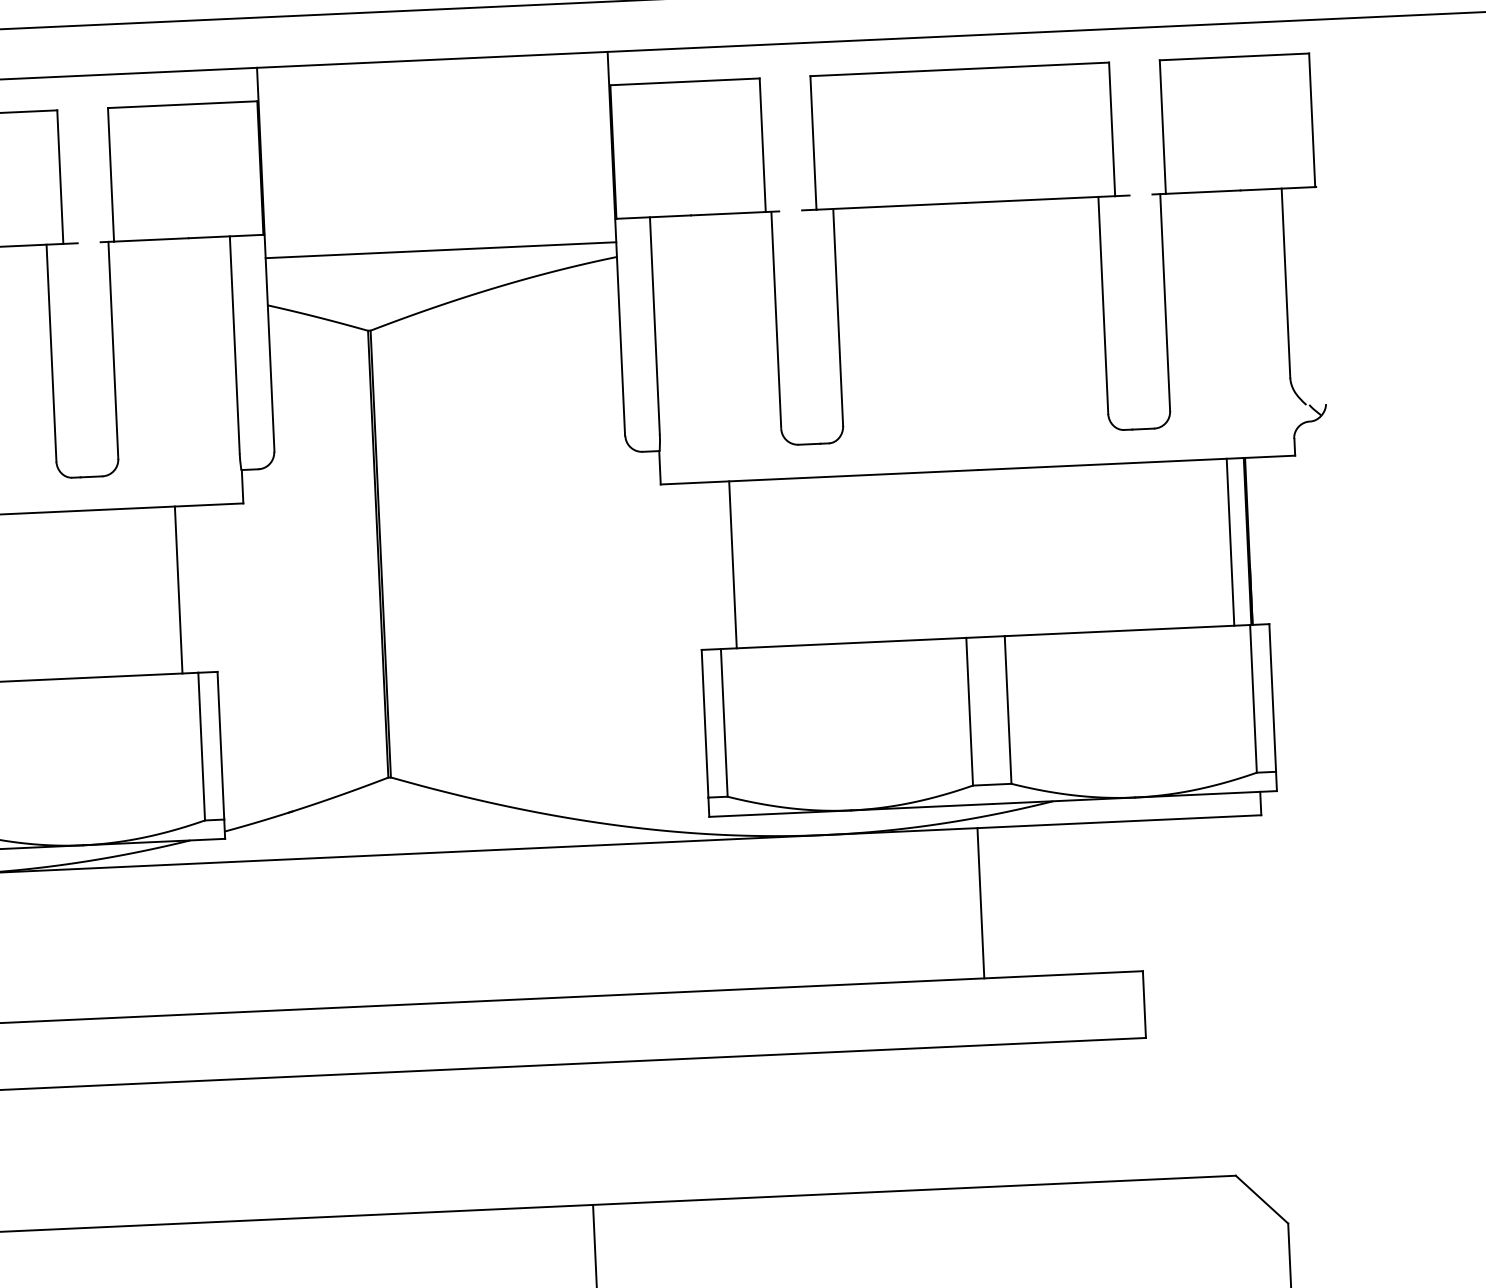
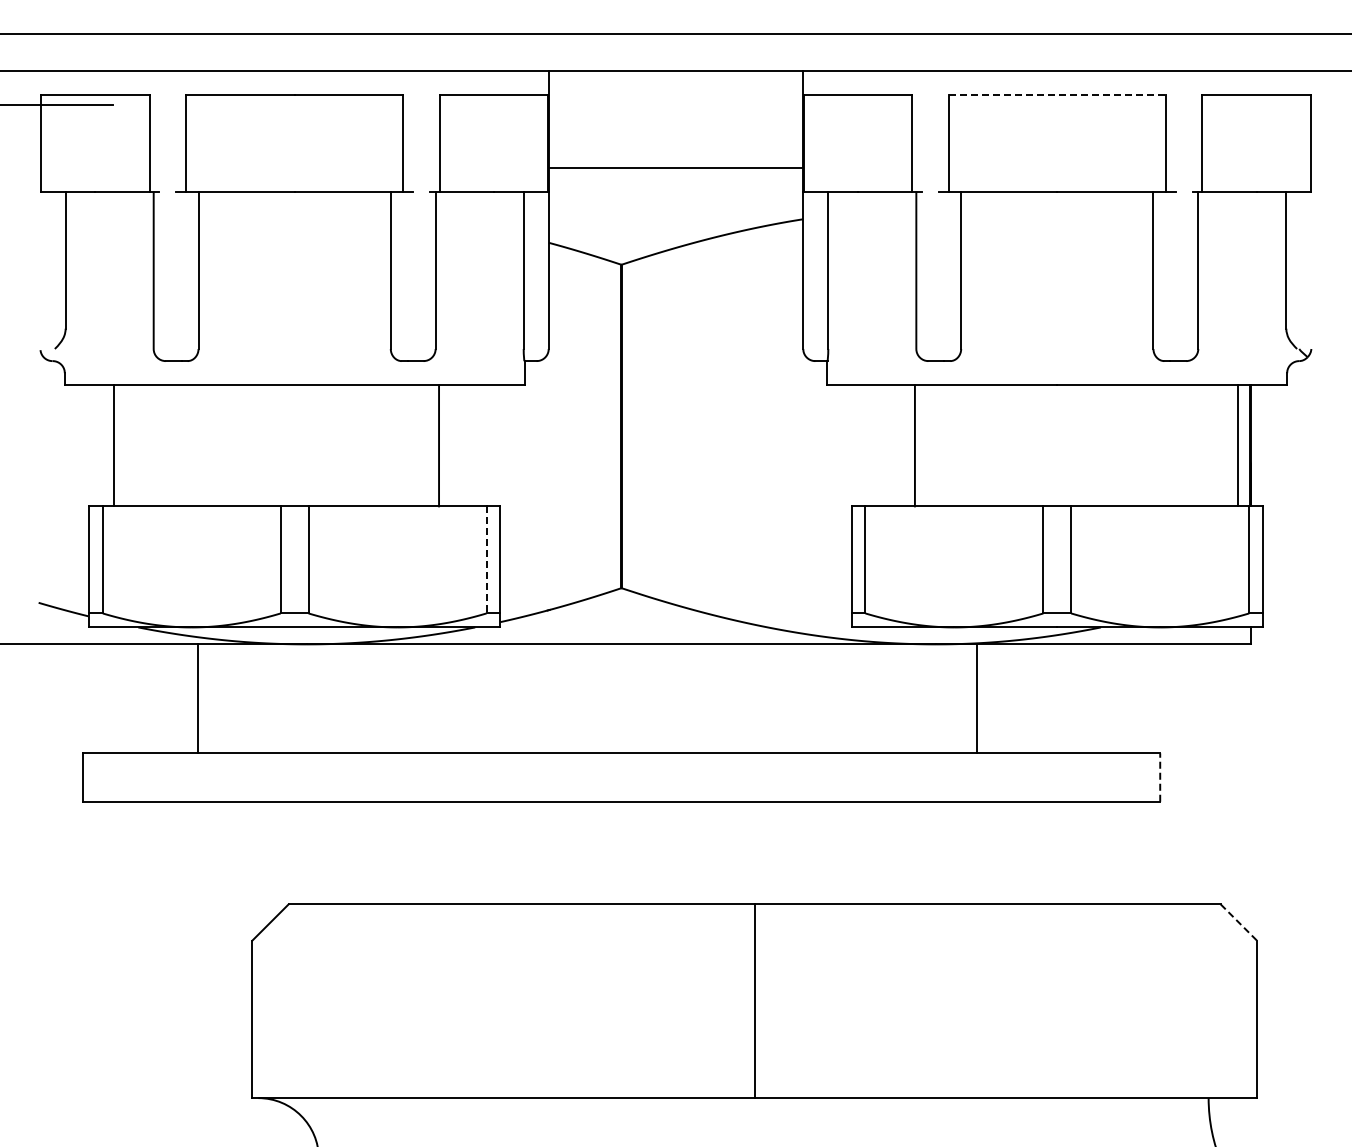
line: (959, 68) -> (1057, 94), solid -> dashed
line: (440, 250) -> (675, 167), moved
line: (732, 564) -> (914, 445), moved
line: (179, 589) -> (439, 445), moved
line: (201, 746) -> (486, 559), solid -> dashed
line: (981, 902) -> (977, 698), moved
line: (1144, 1004) -> (1160, 777), solid -> dashed
line: (1261, 1199) -> (1238, 922), solid -> dashed

